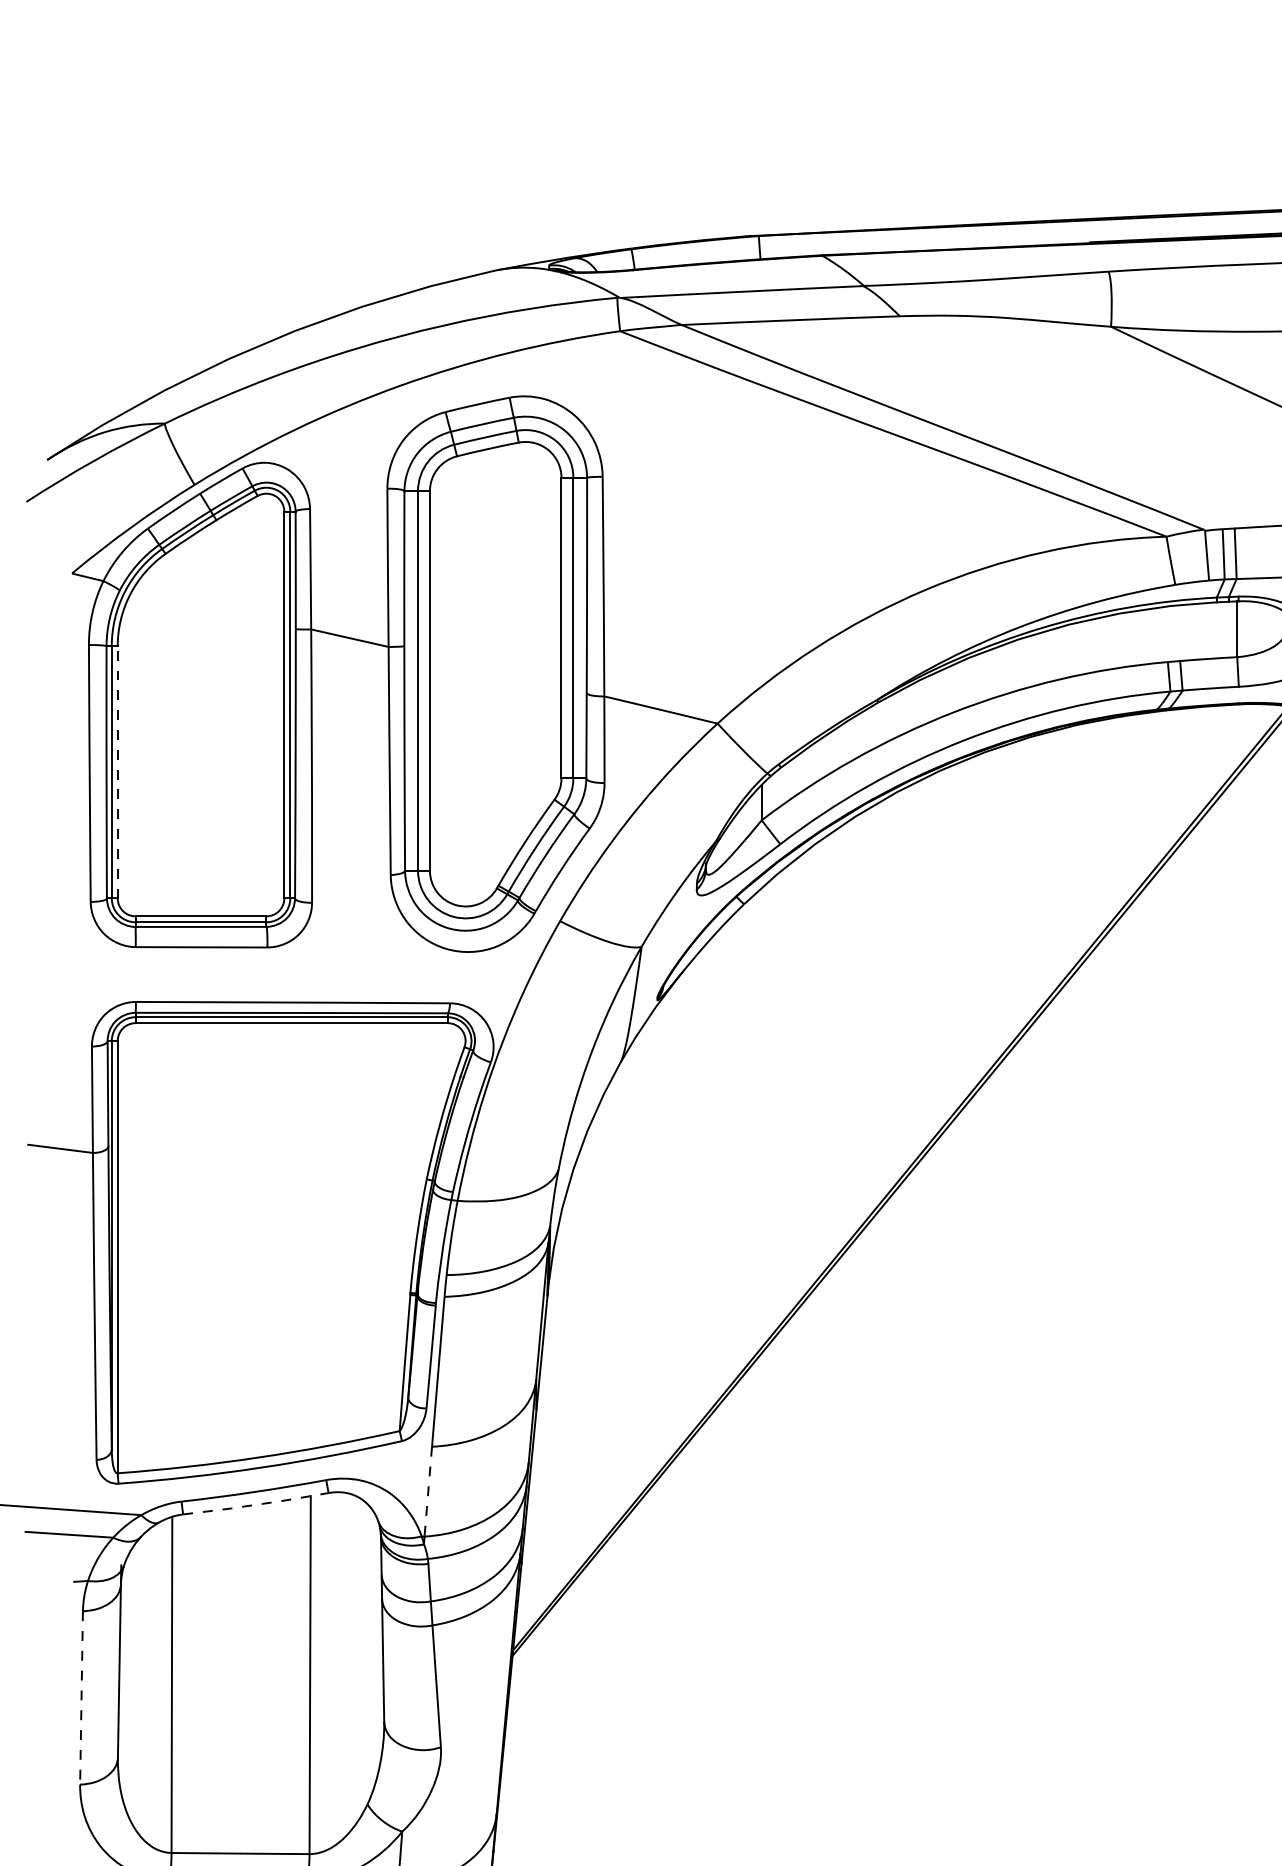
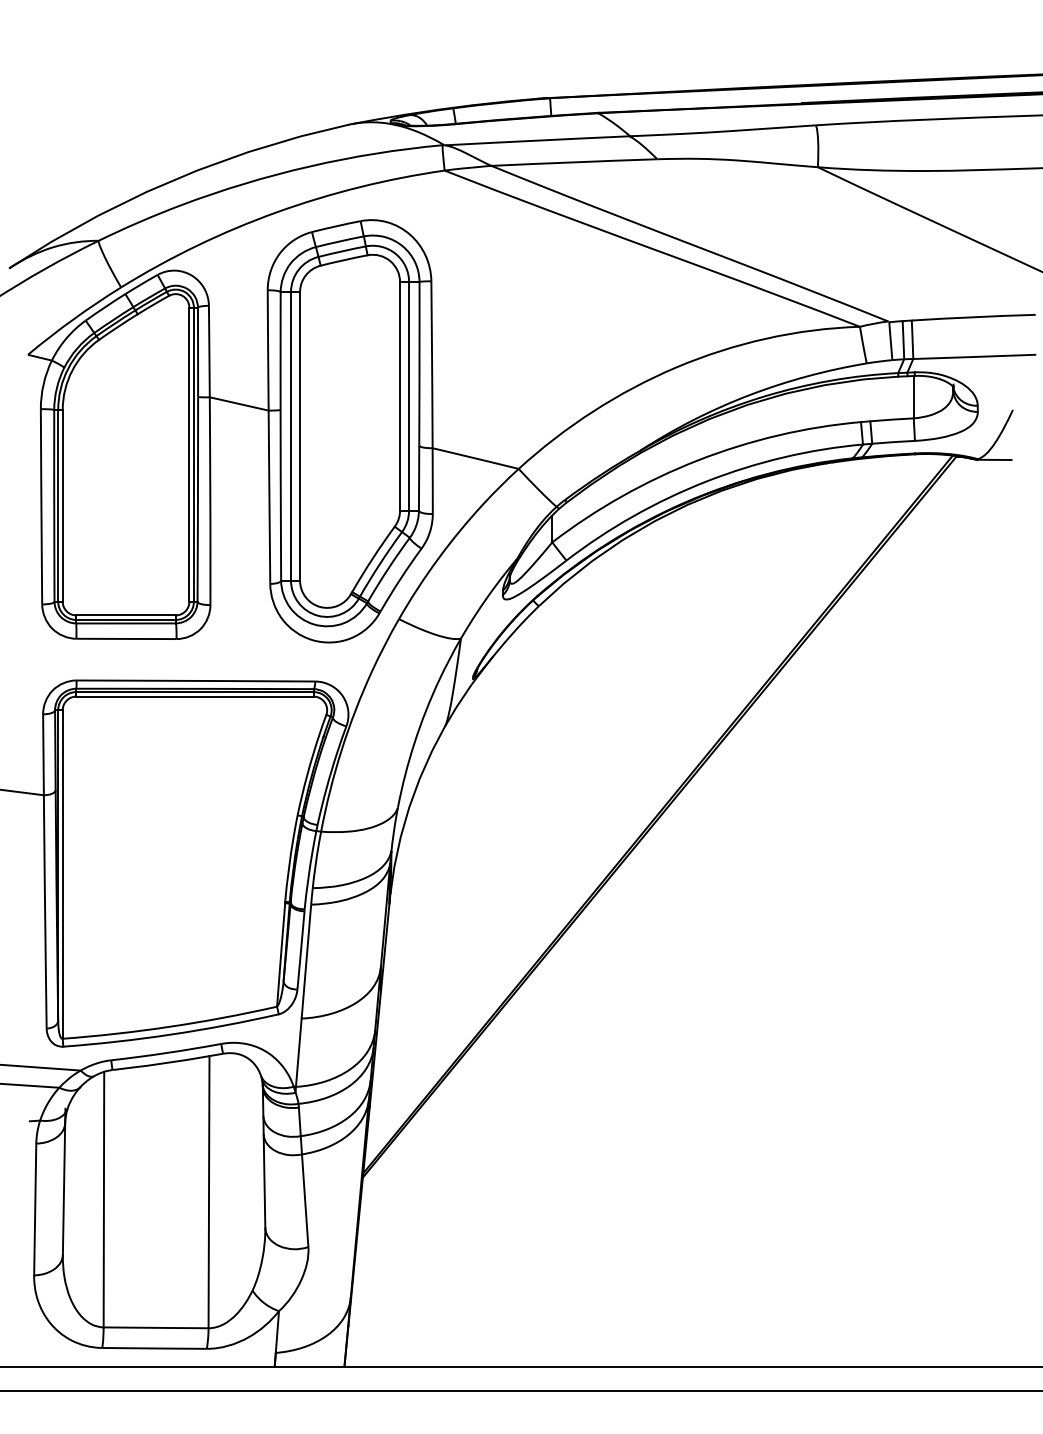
line: (117, 771) -> (62, 505), dashed -> solid
line: (427, 1492) -> (298, 1053), dashed -> solid
line: (255, 1504) -> (167, 1062), dashed -> solid
line: (81, 1697) -> (35, 1209), dashed -> solid

